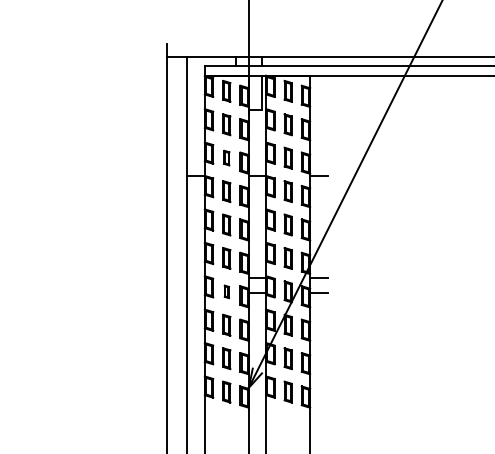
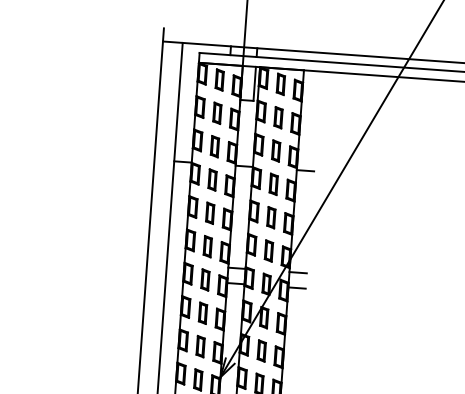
part: (226, 157) -> (214, 145), size x1.43
part: (226, 291) -> (205, 279), size x1.67

